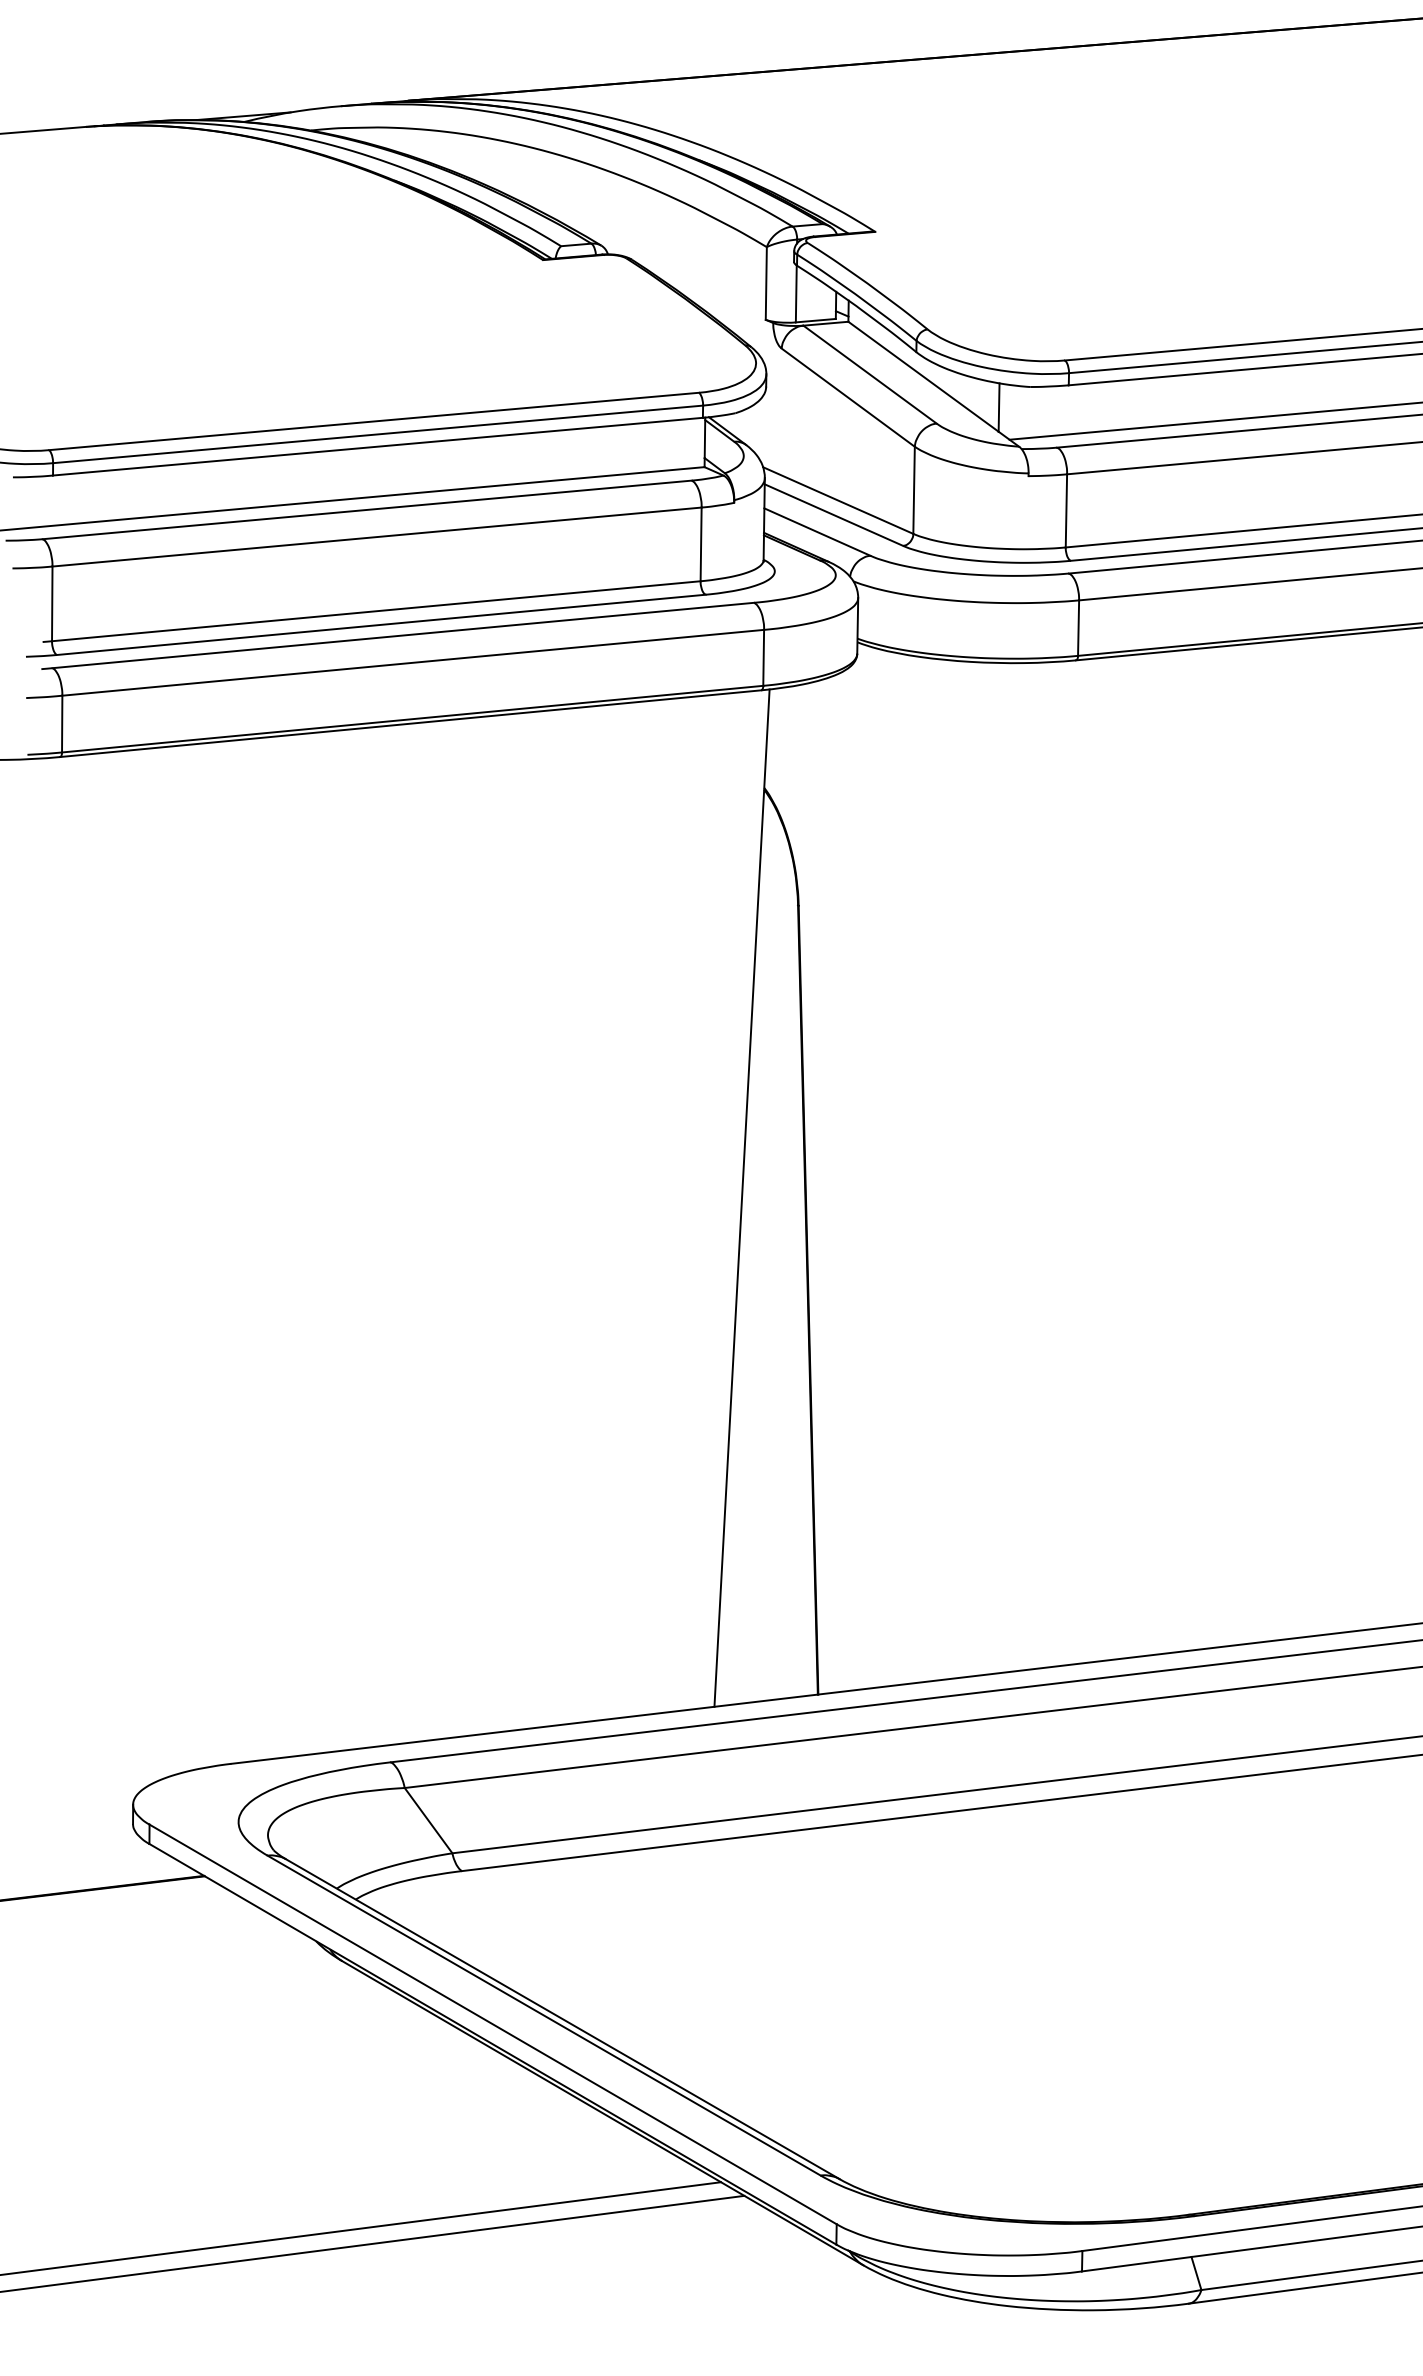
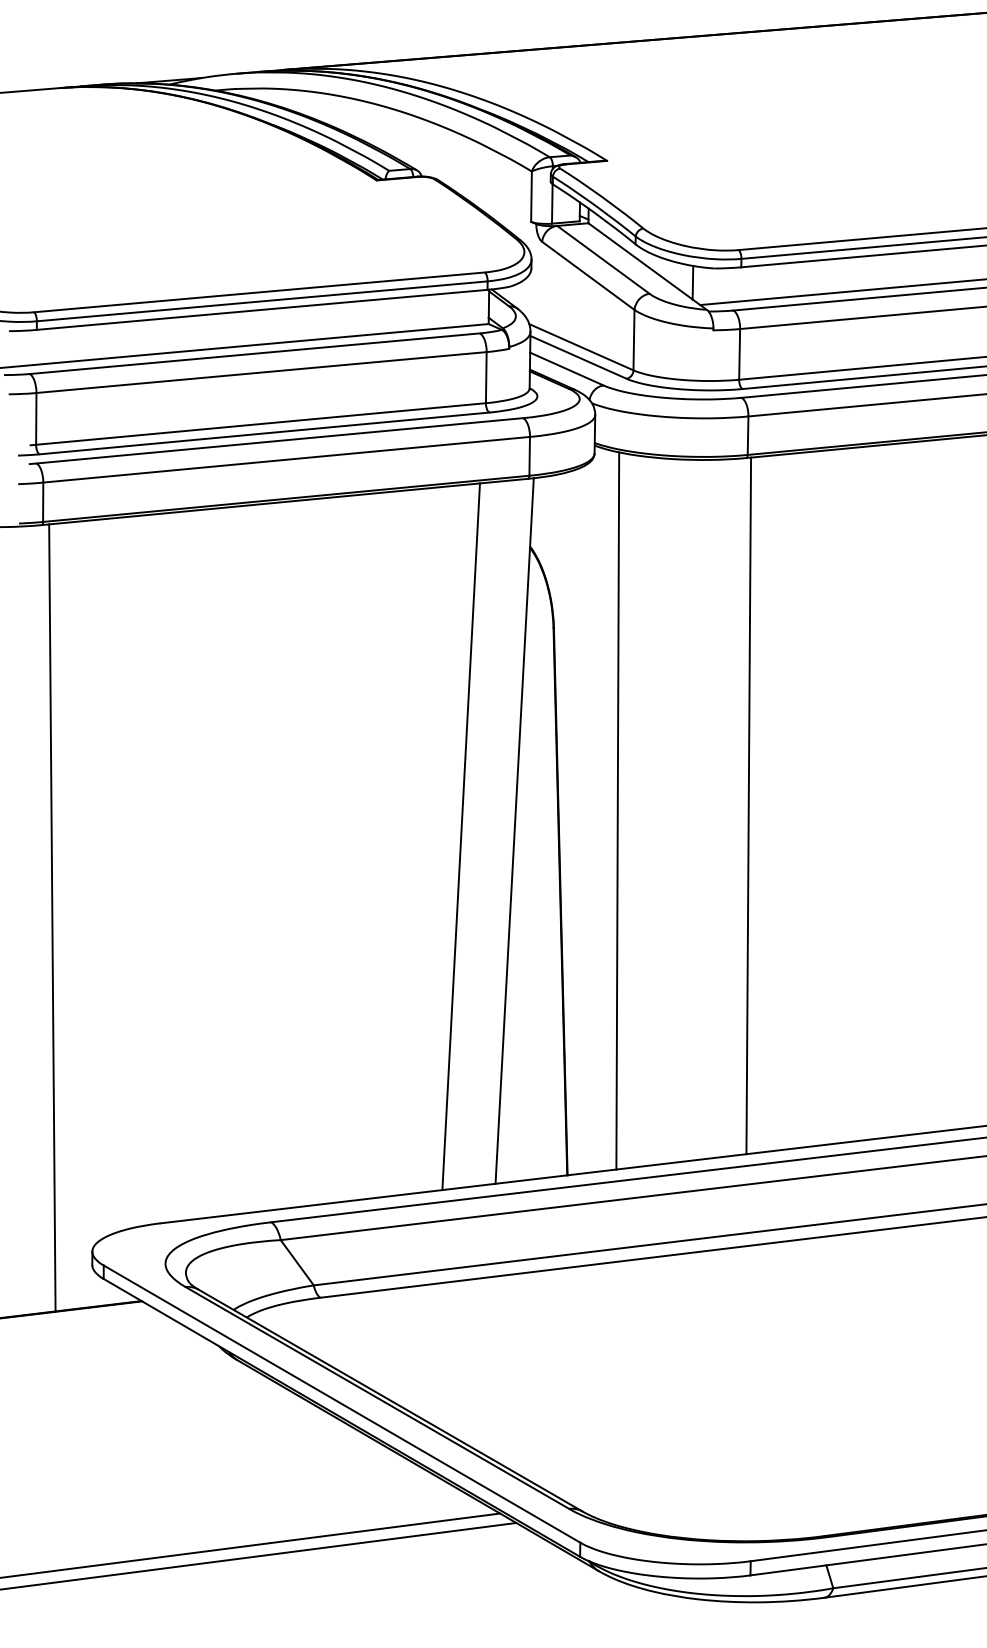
line: (1079, 1161) -> (748, 805), added
line: (890, 1168) -> (617, 810), added
line: (663, 1206) -> (460, 836), added
line: (75, 1322) -> (52, 917), added

